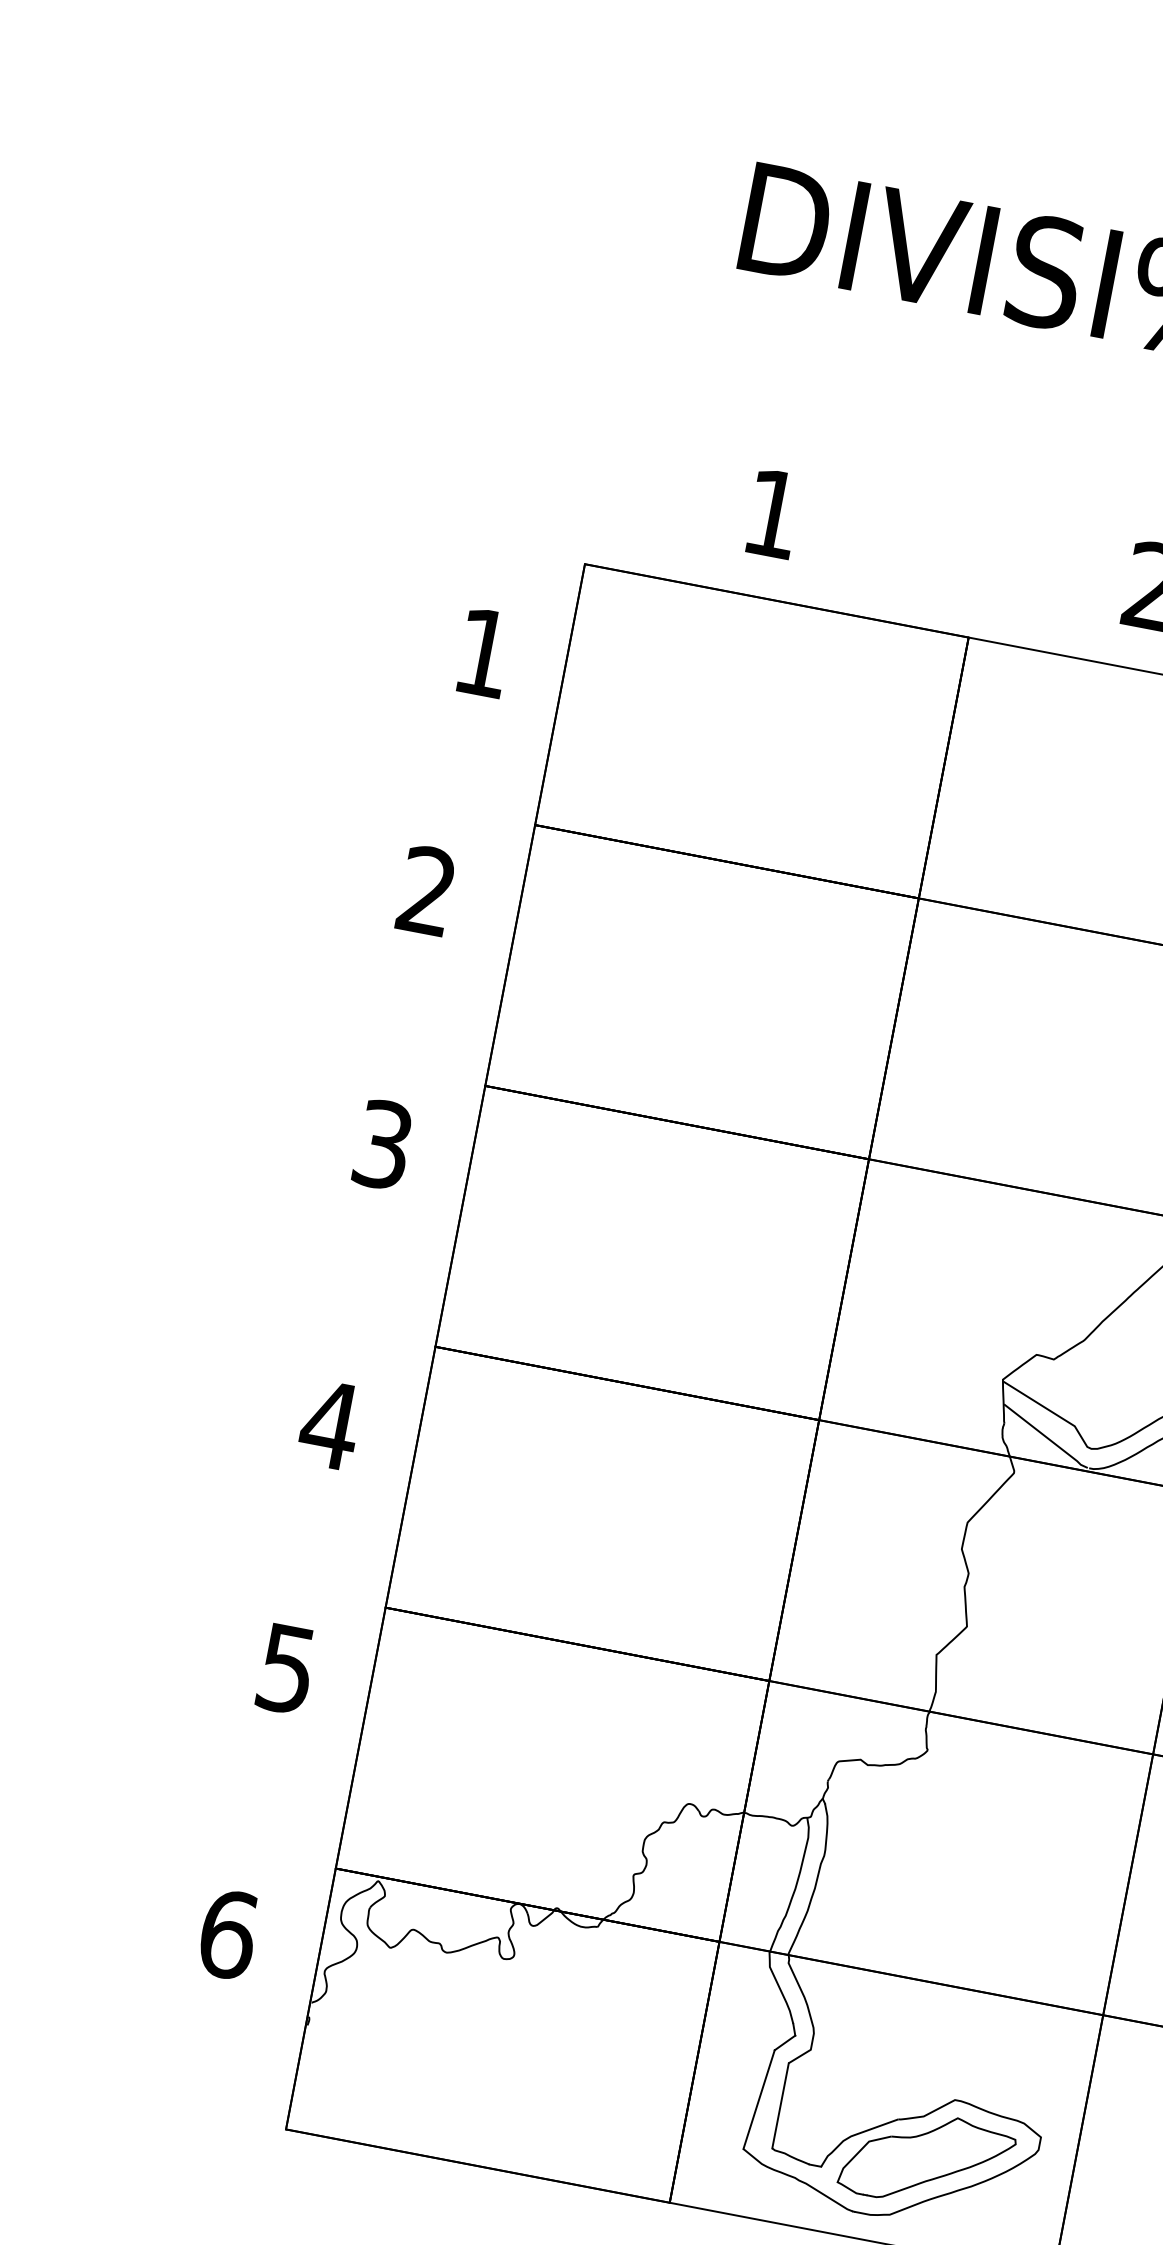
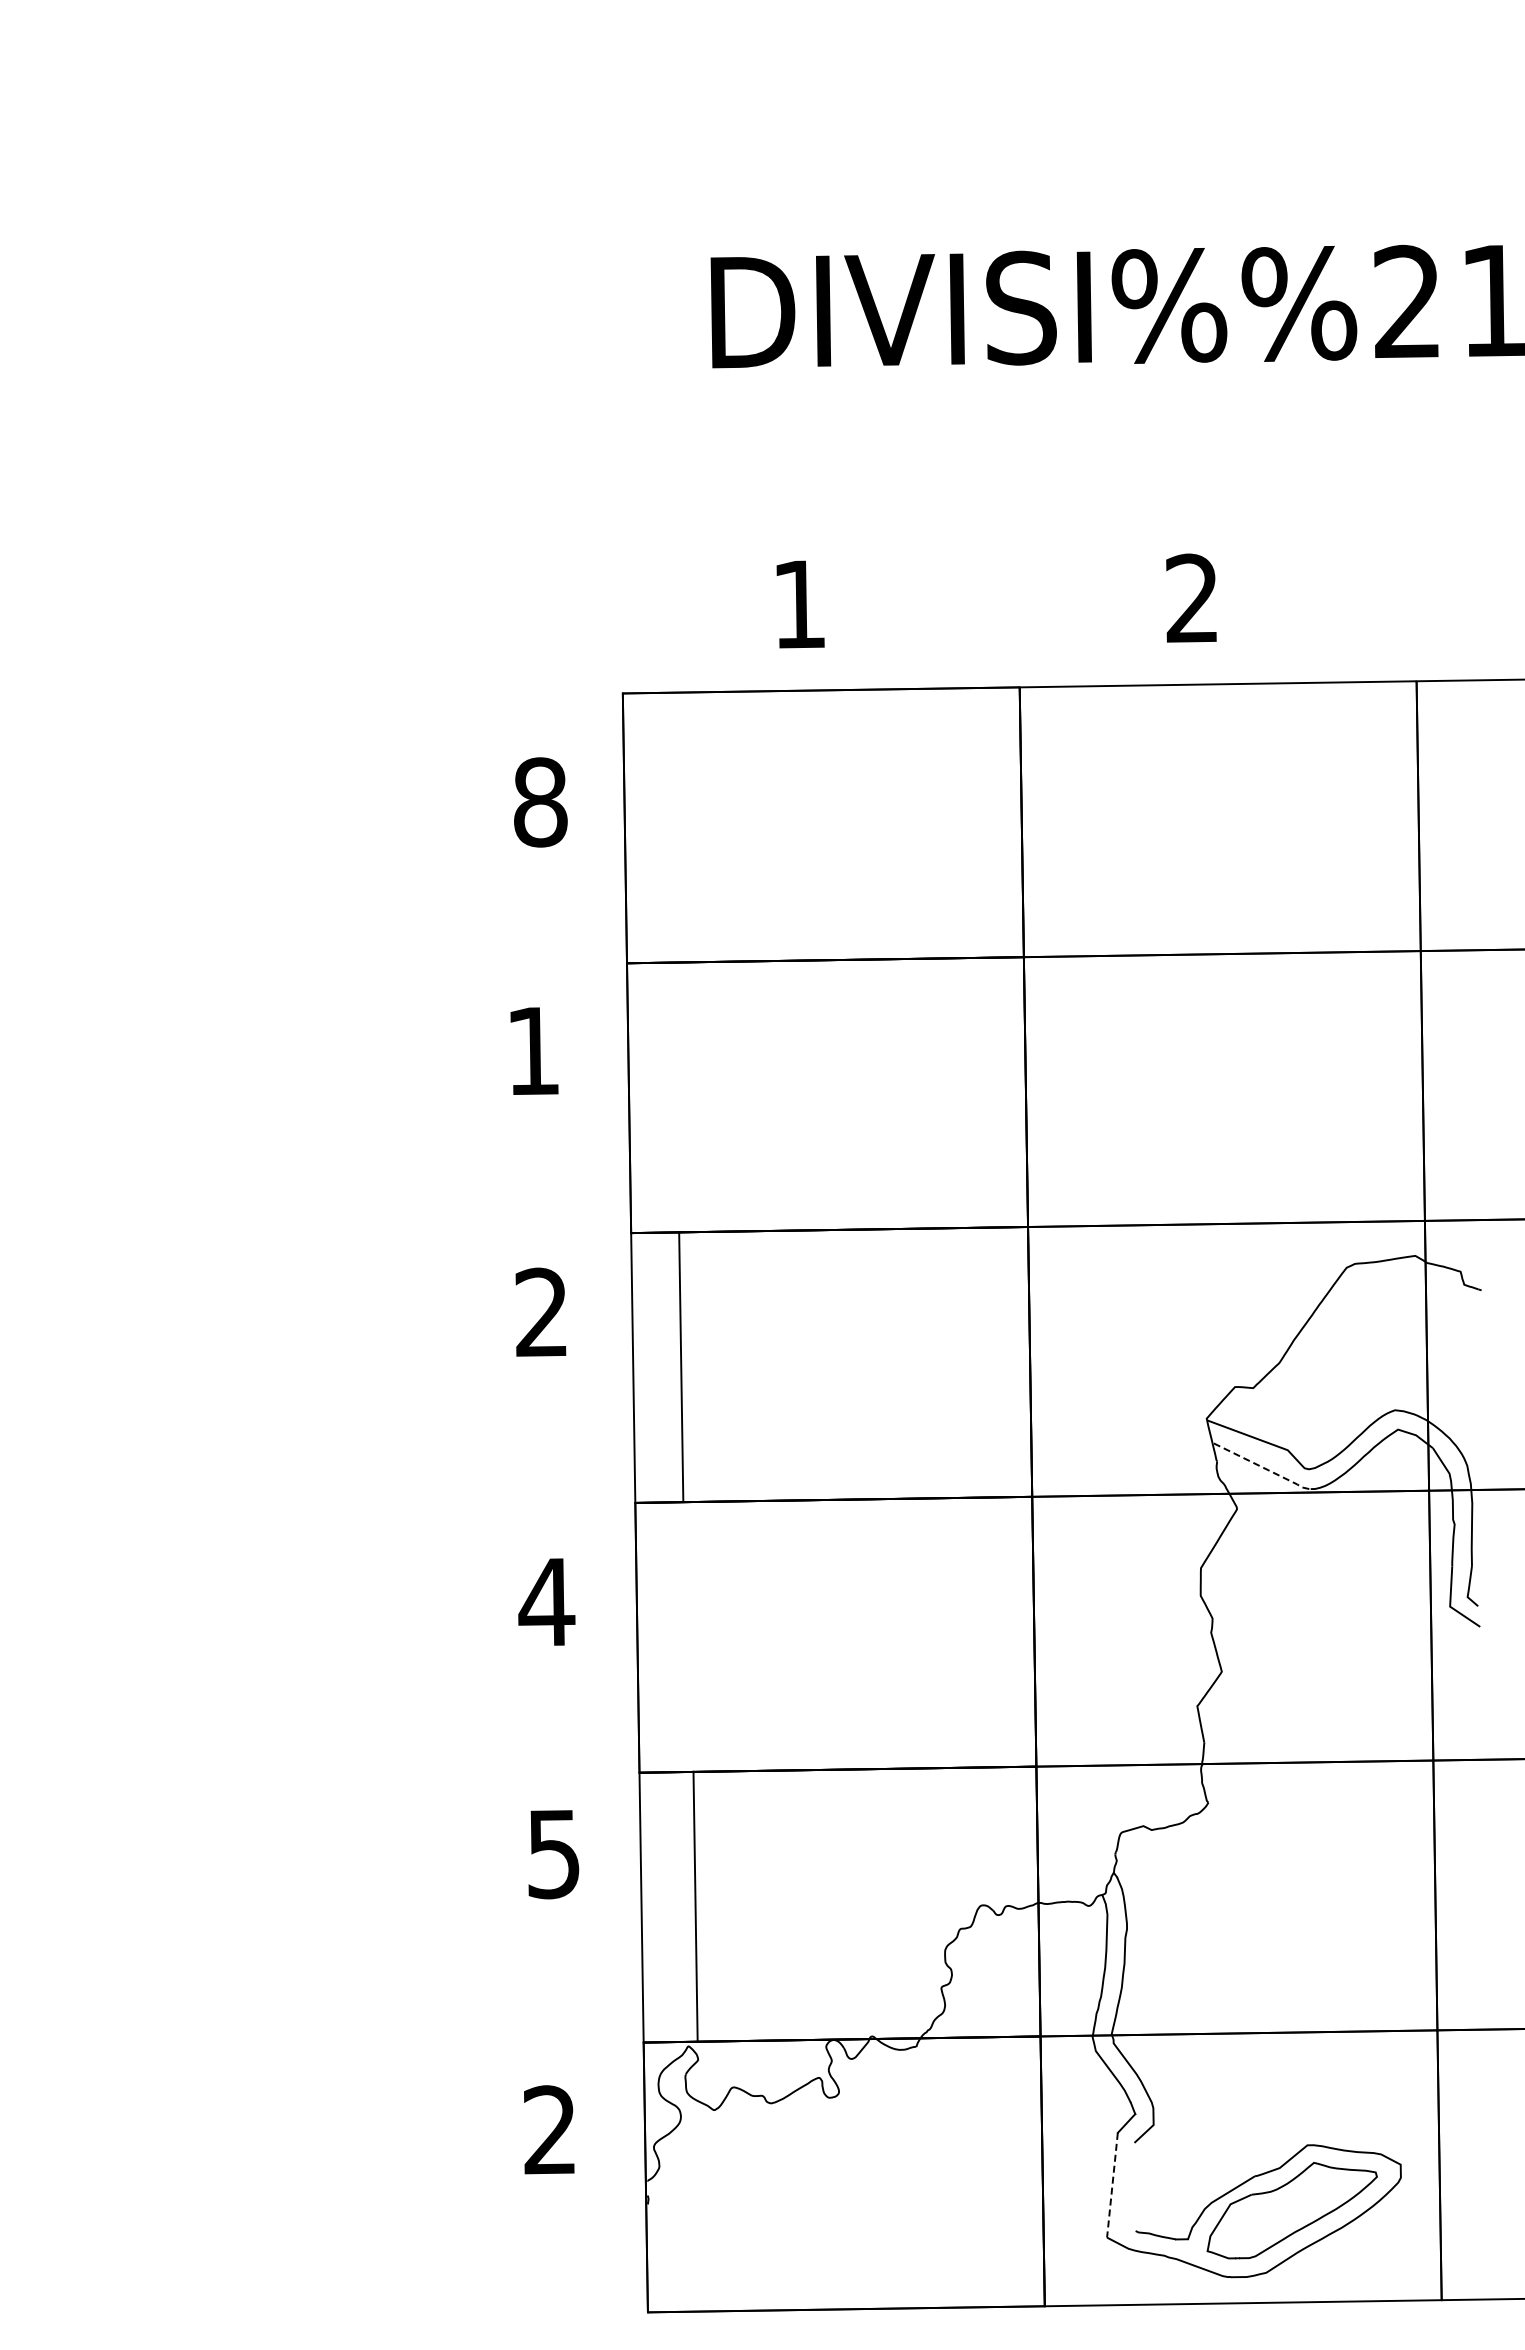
text: (483, 652) -> (540, 802), 1 -> 8
text: (426, 890) -> (532, 1050), 2 -> 1
text: (383, 1144) -> (541, 1312), 3 -> 2
line: (460, 1215) -> (681, 1366), moved
line: (1046, 1437) -> (1262, 1467), solid -> dashed
line: (360, 1737) -> (695, 1906), moved
text: (228, 1934) -> (550, 2130), 6 -> 2
line: (759, 2099) -> (1112, 2185), solid -> dashed
line: (780, 2105) -> (1134, 2186), removed

